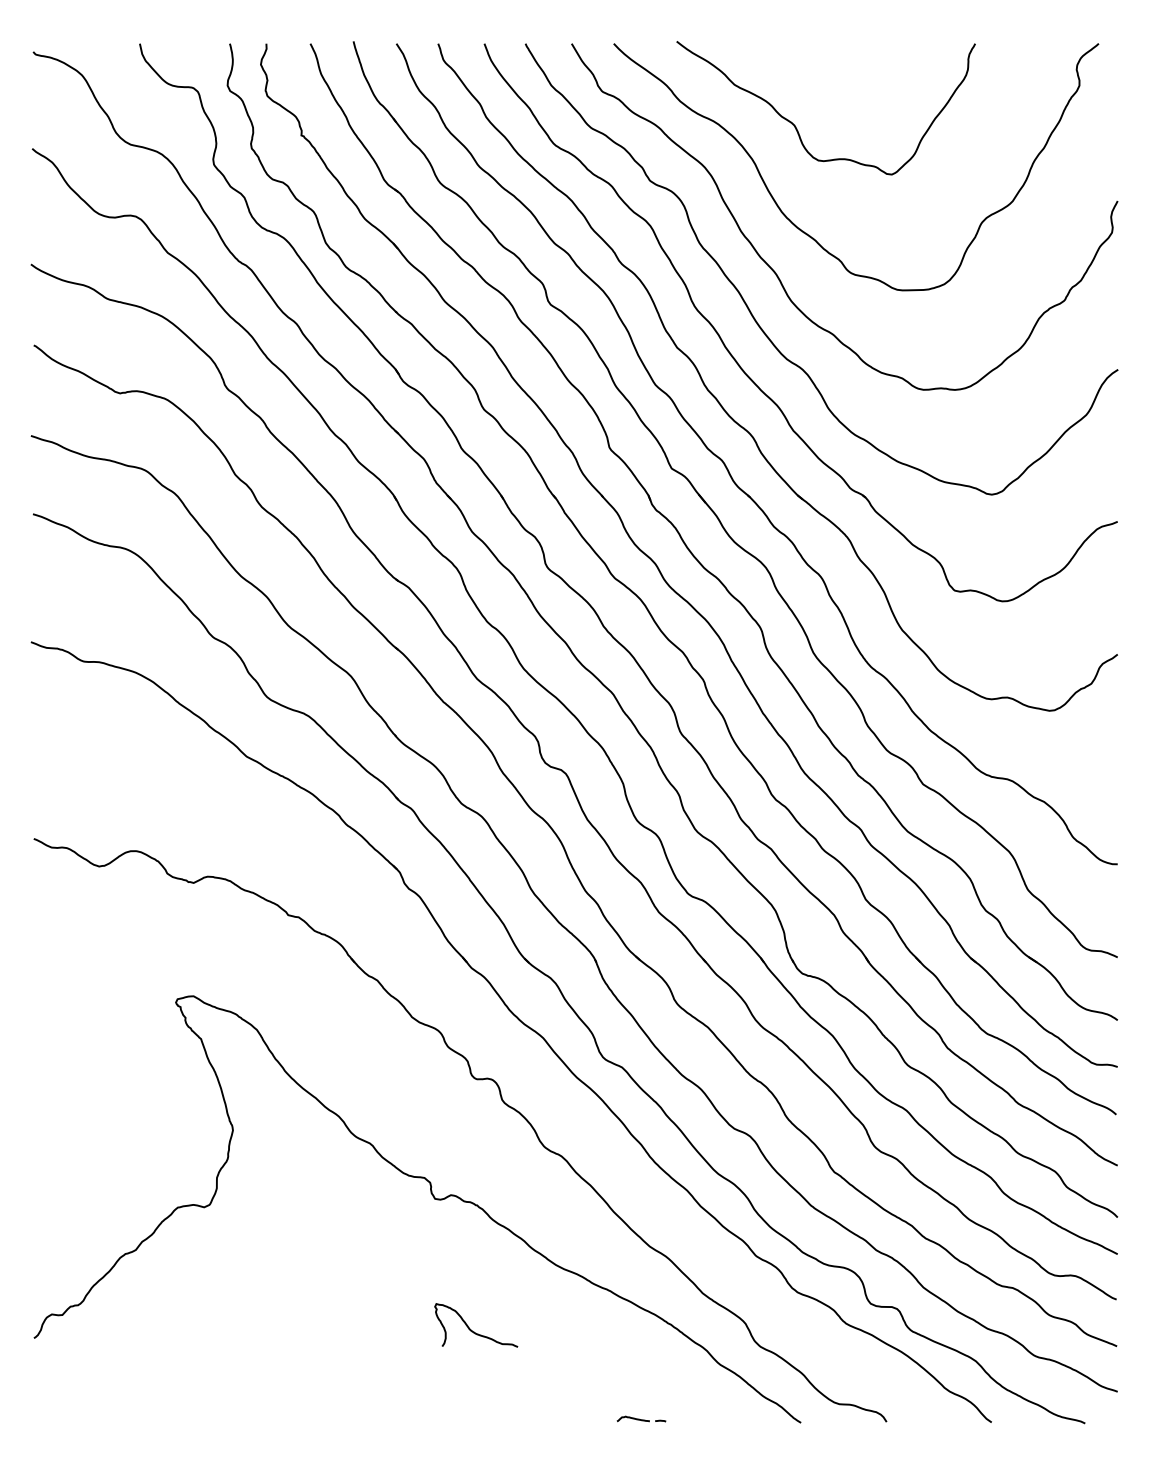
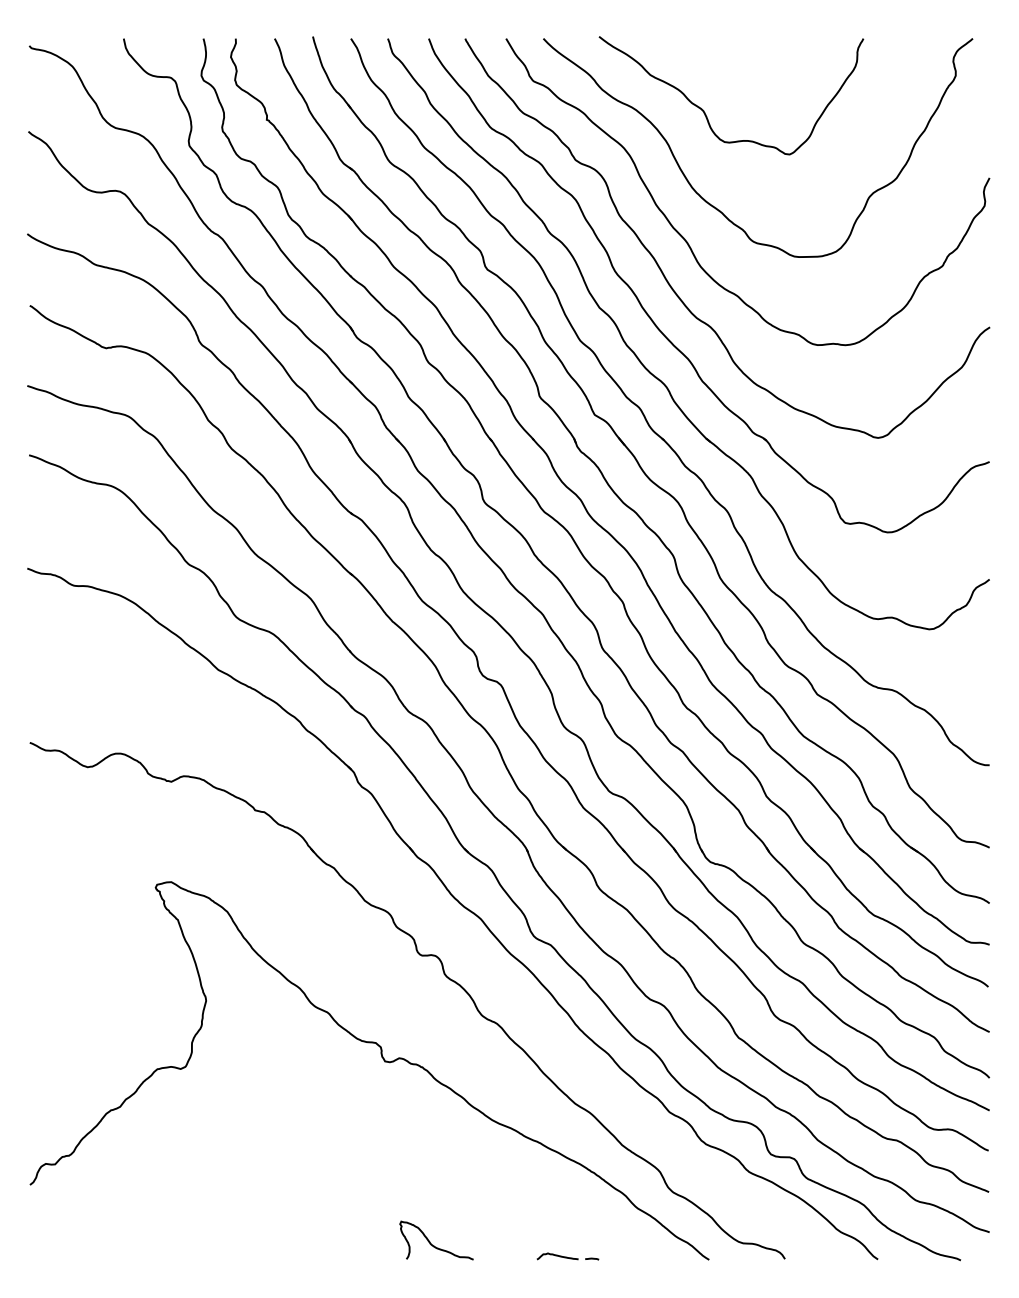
curve: (473, 1330) -> (434, 1245), moved
part: (640, 1419) -> (567, 1256), size x1.43

